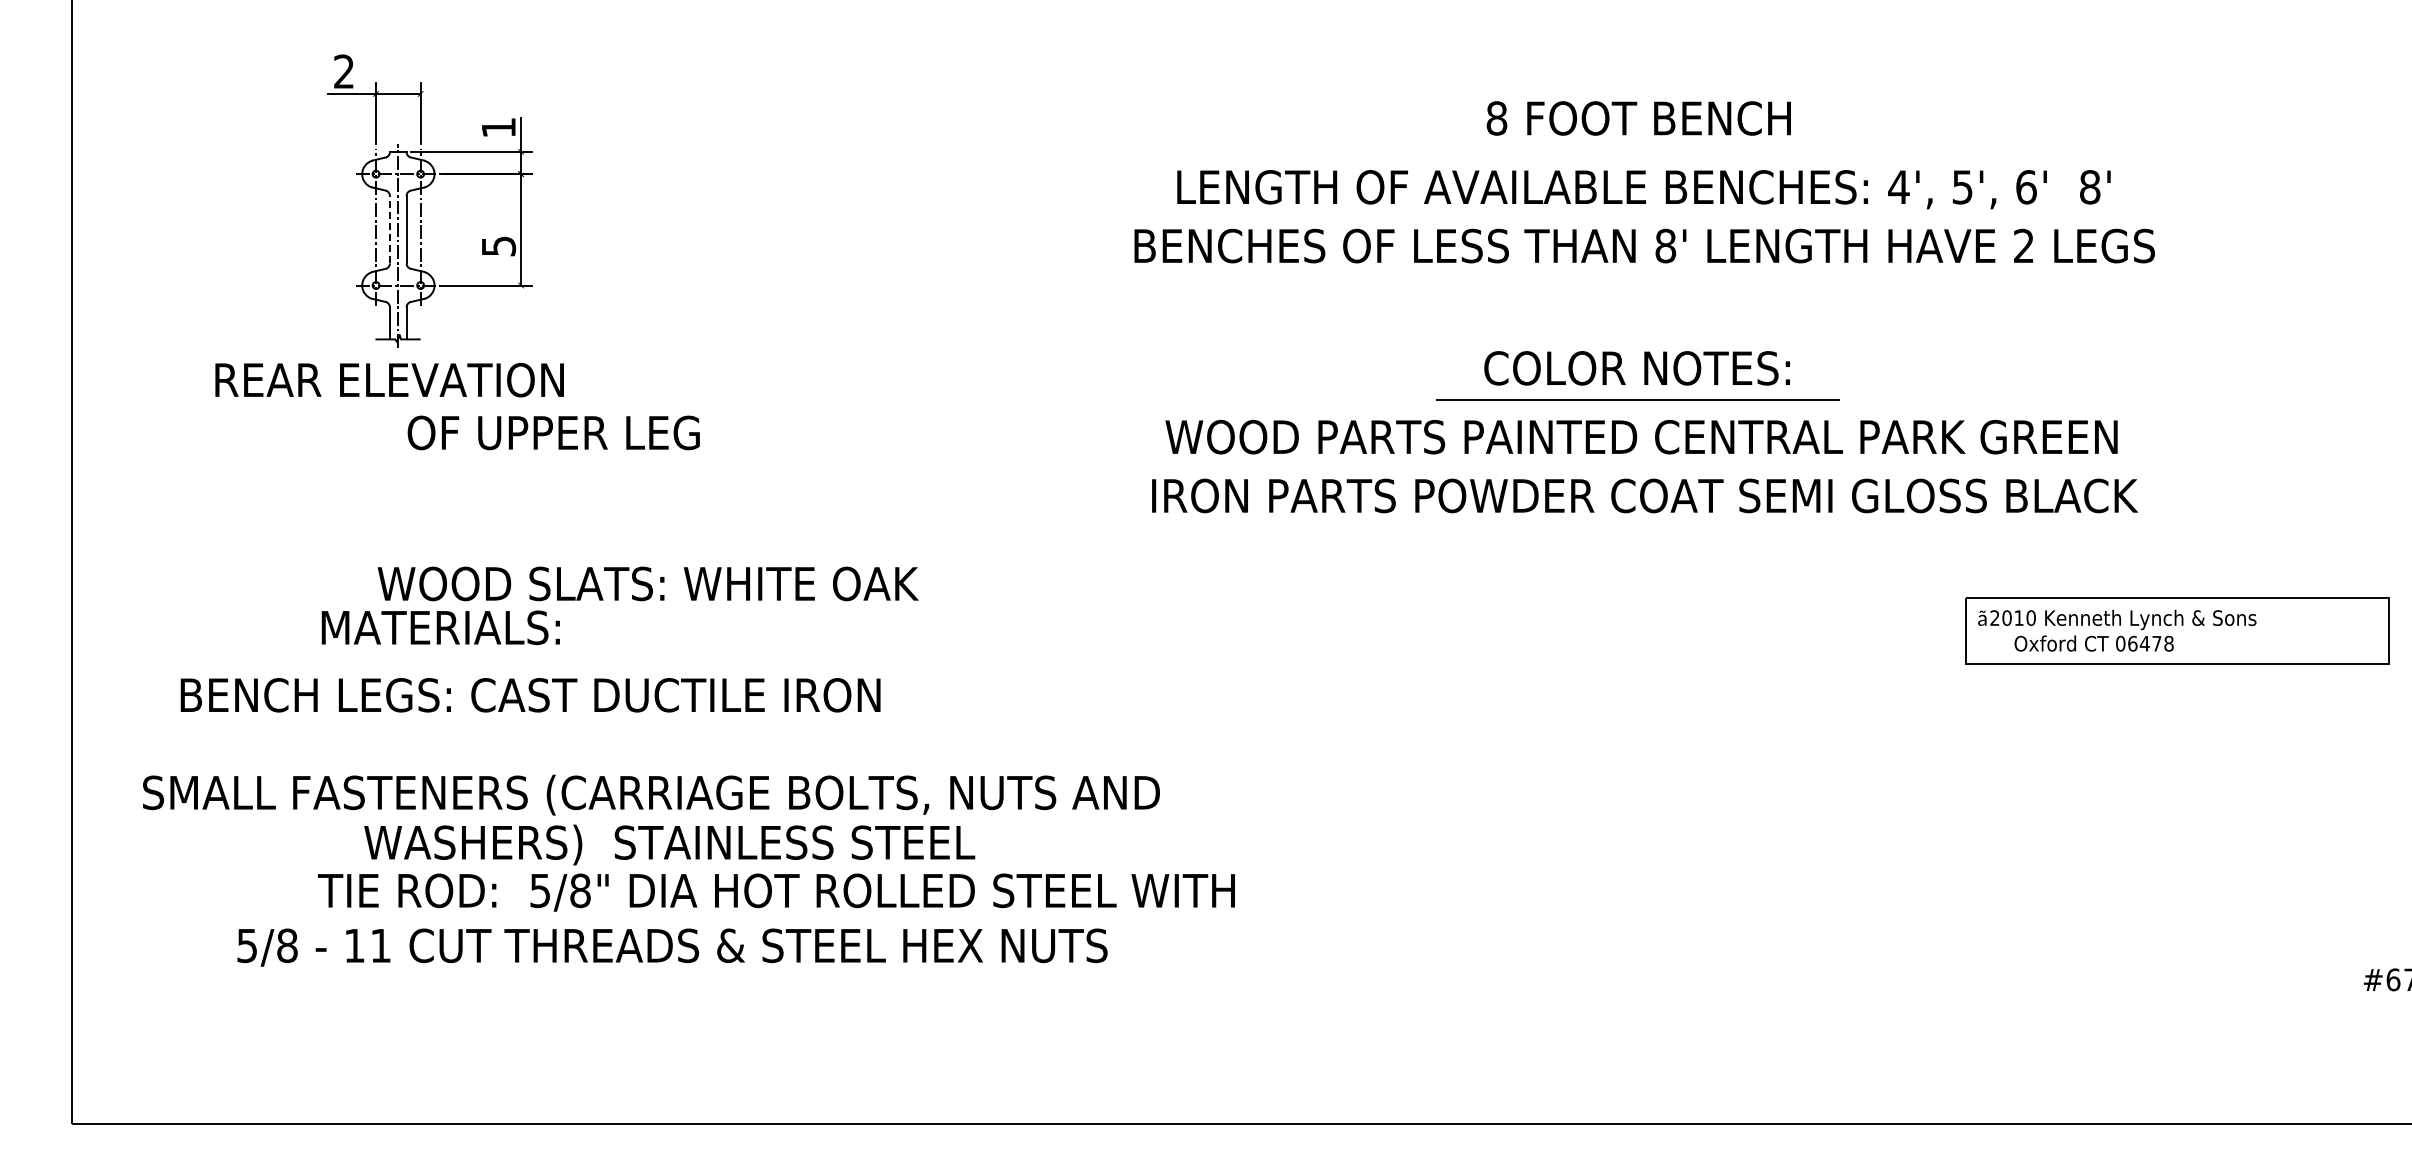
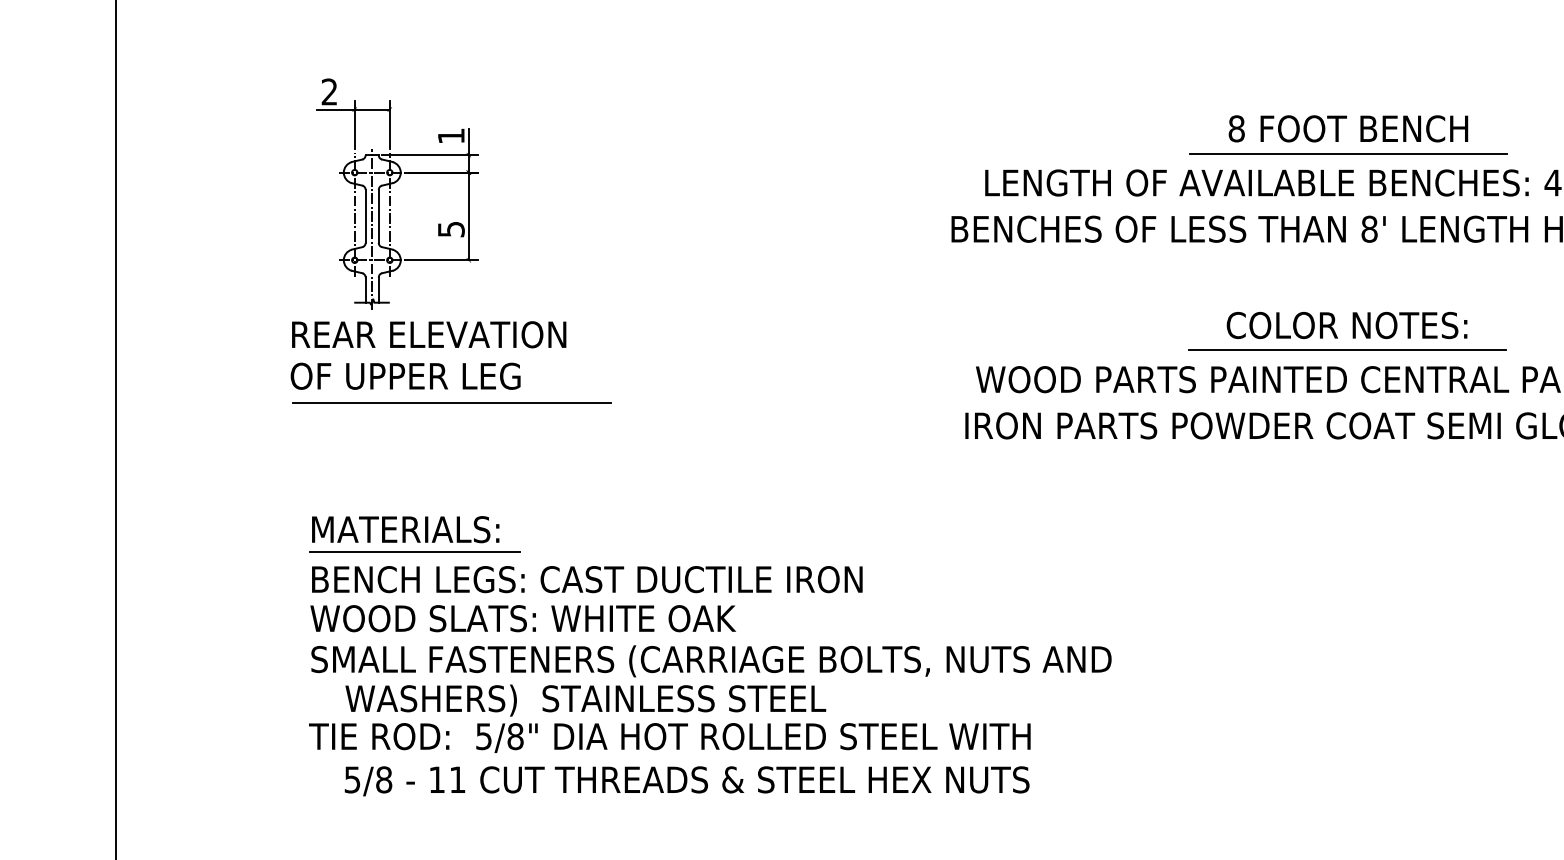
line: (1638, 149) -> (1348, 153), added
line: (389, 229) -> (365, 216), dashed -> solid
text: (389, 379) -> (429, 334), moved
text: (553, 432) -> (405, 375), moved
line: (499, 466) -> (451, 402), added
text: (647, 583) -> (522, 618), moved
line: (452, 655) -> (414, 551), added
text: (530, 695) -> (587, 579), moved
text: (651, 794) -> (711, 660), moved
text: (672, 947) -> (687, 781), moved

